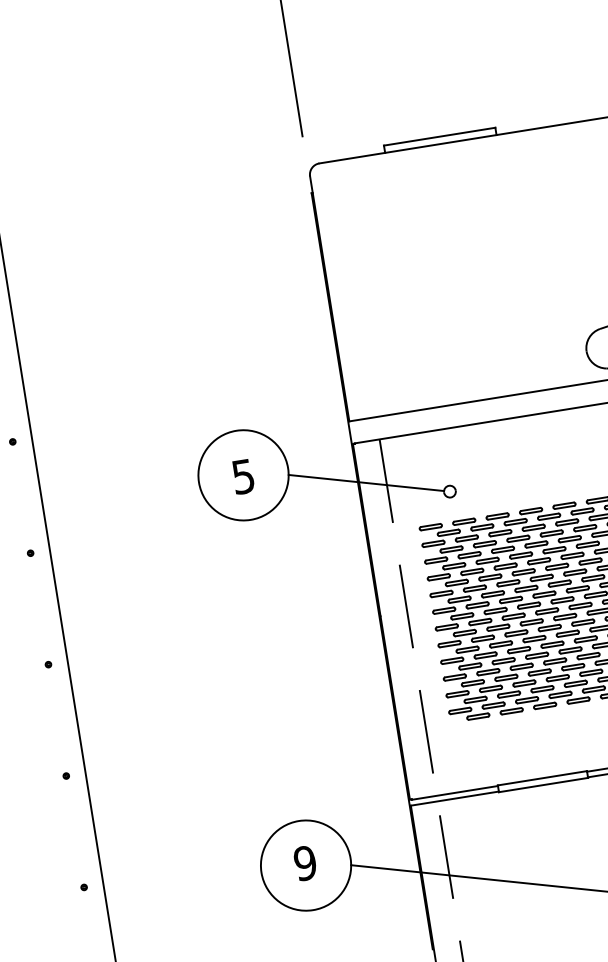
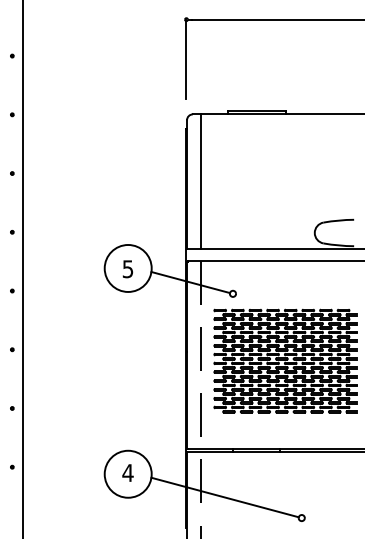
line: (356, 288) -> (201, 181), added
text: (304, 864) -> (127, 473), 9 -> 4

